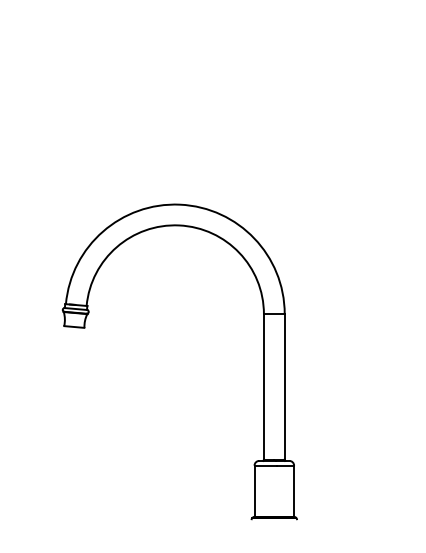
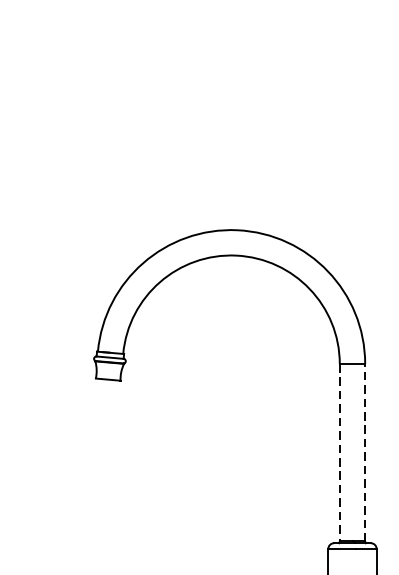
line: (263, 386) -> (339, 452), solid -> dashed
line: (284, 386) -> (364, 452), solid -> dashed

